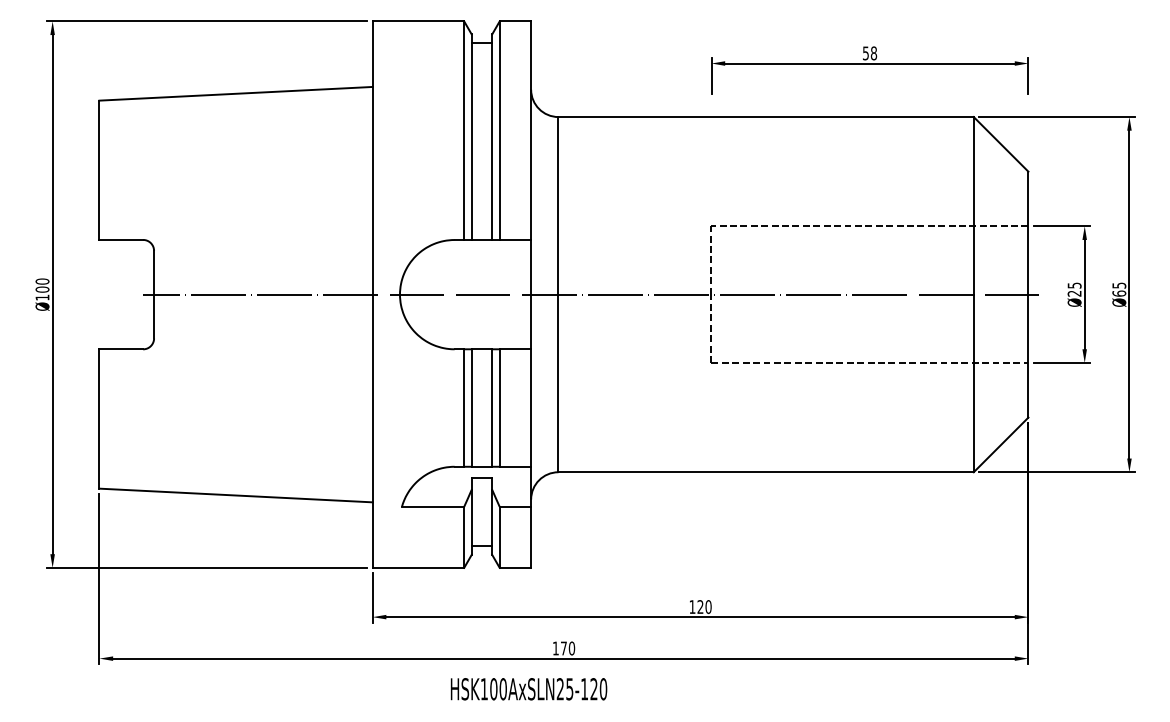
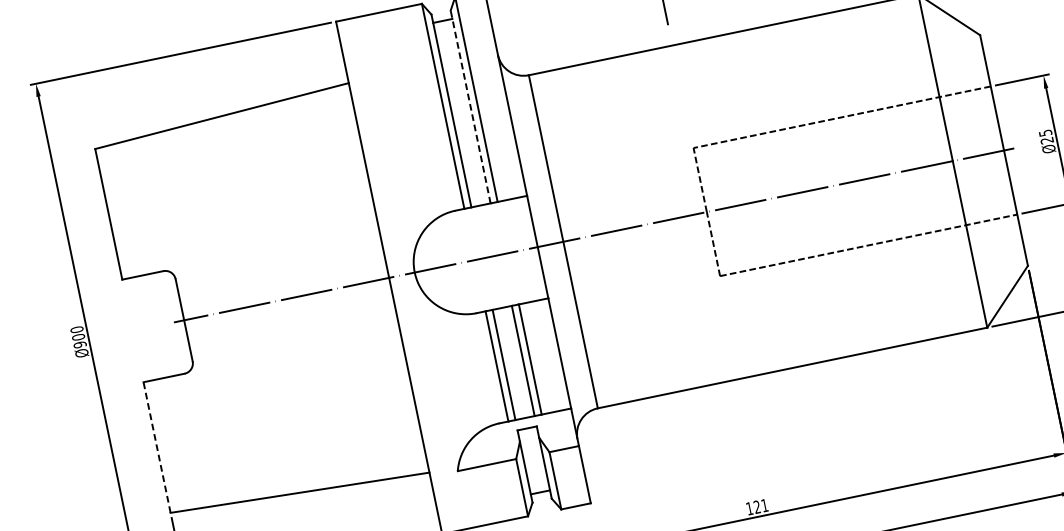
line: (492, 137) -> (470, 107), solid -> dashed
text: (42, 297) -> (80, 344), Ø100 -> Ø900
line: (99, 419) -> (157, 448), solid -> dashed
text: (708, 606) -> (764, 505), 120 -> 121

